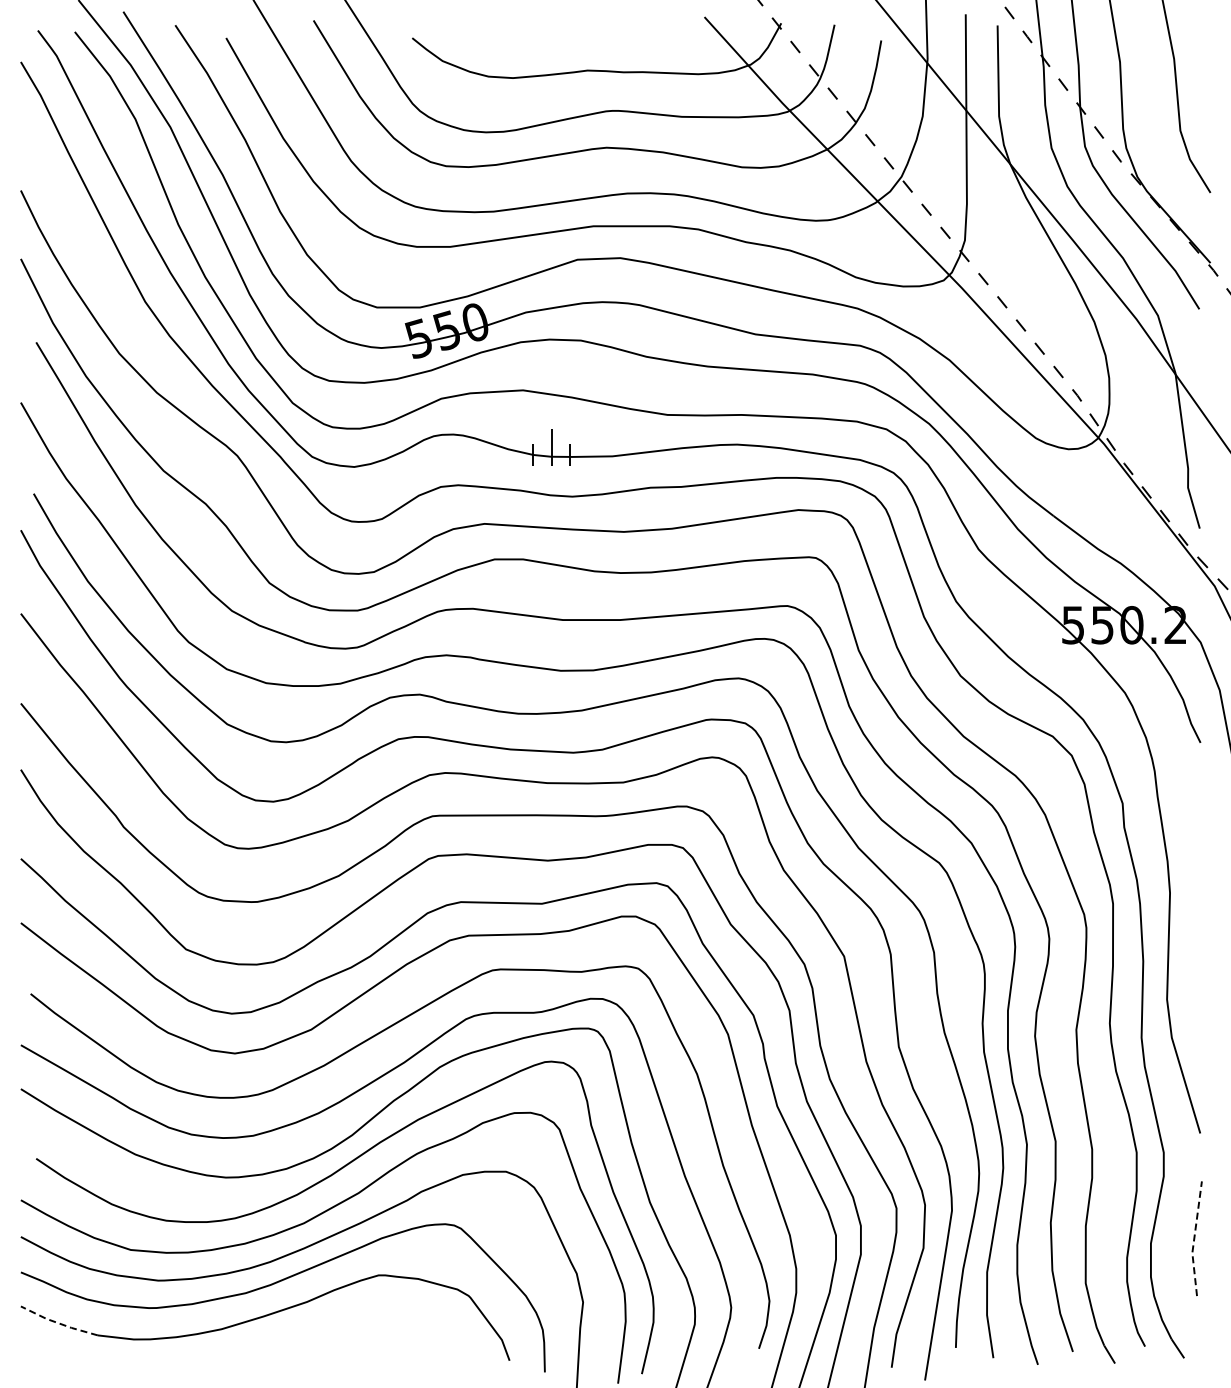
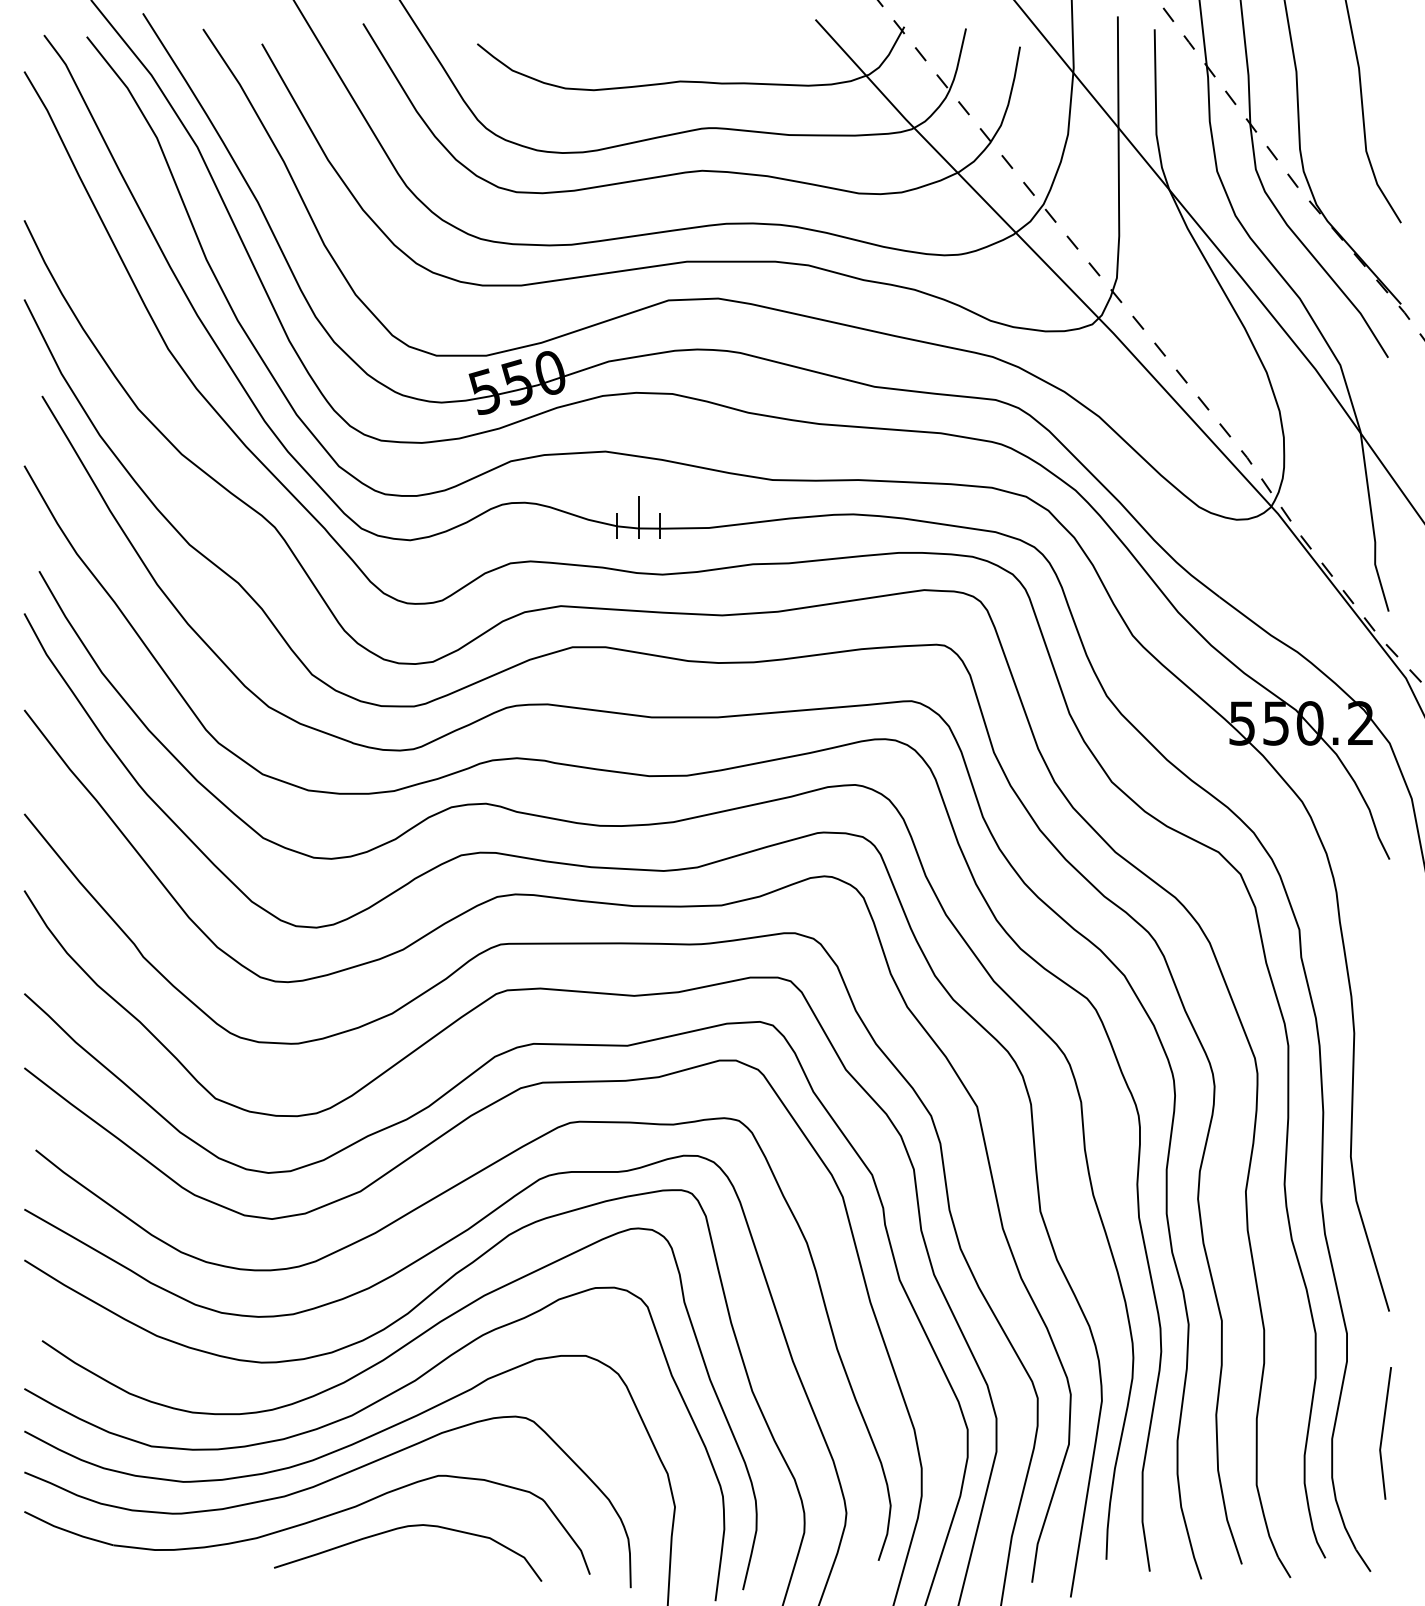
line: (1194, 1239) -> (1382, 1434), dashed -> solid
curve: (346, 1321) -> (401, 1529), added
line: (58, 1323) -> (67, 1531), dashed -> solid

